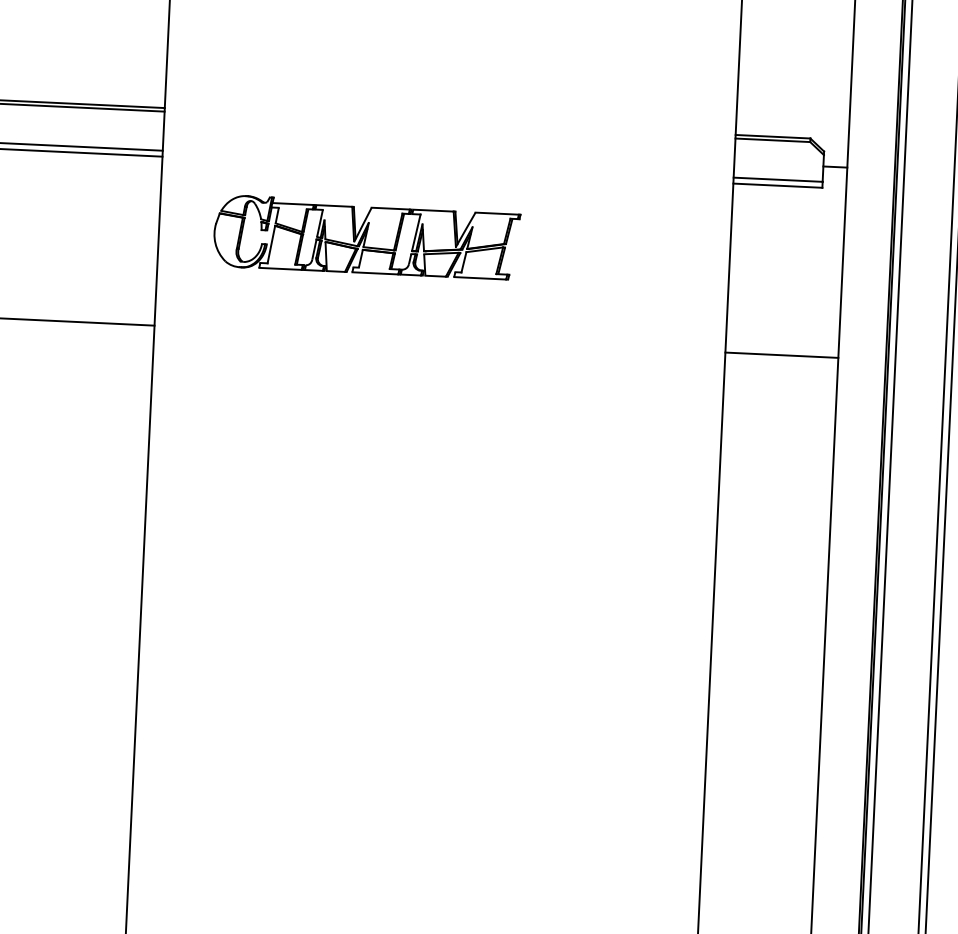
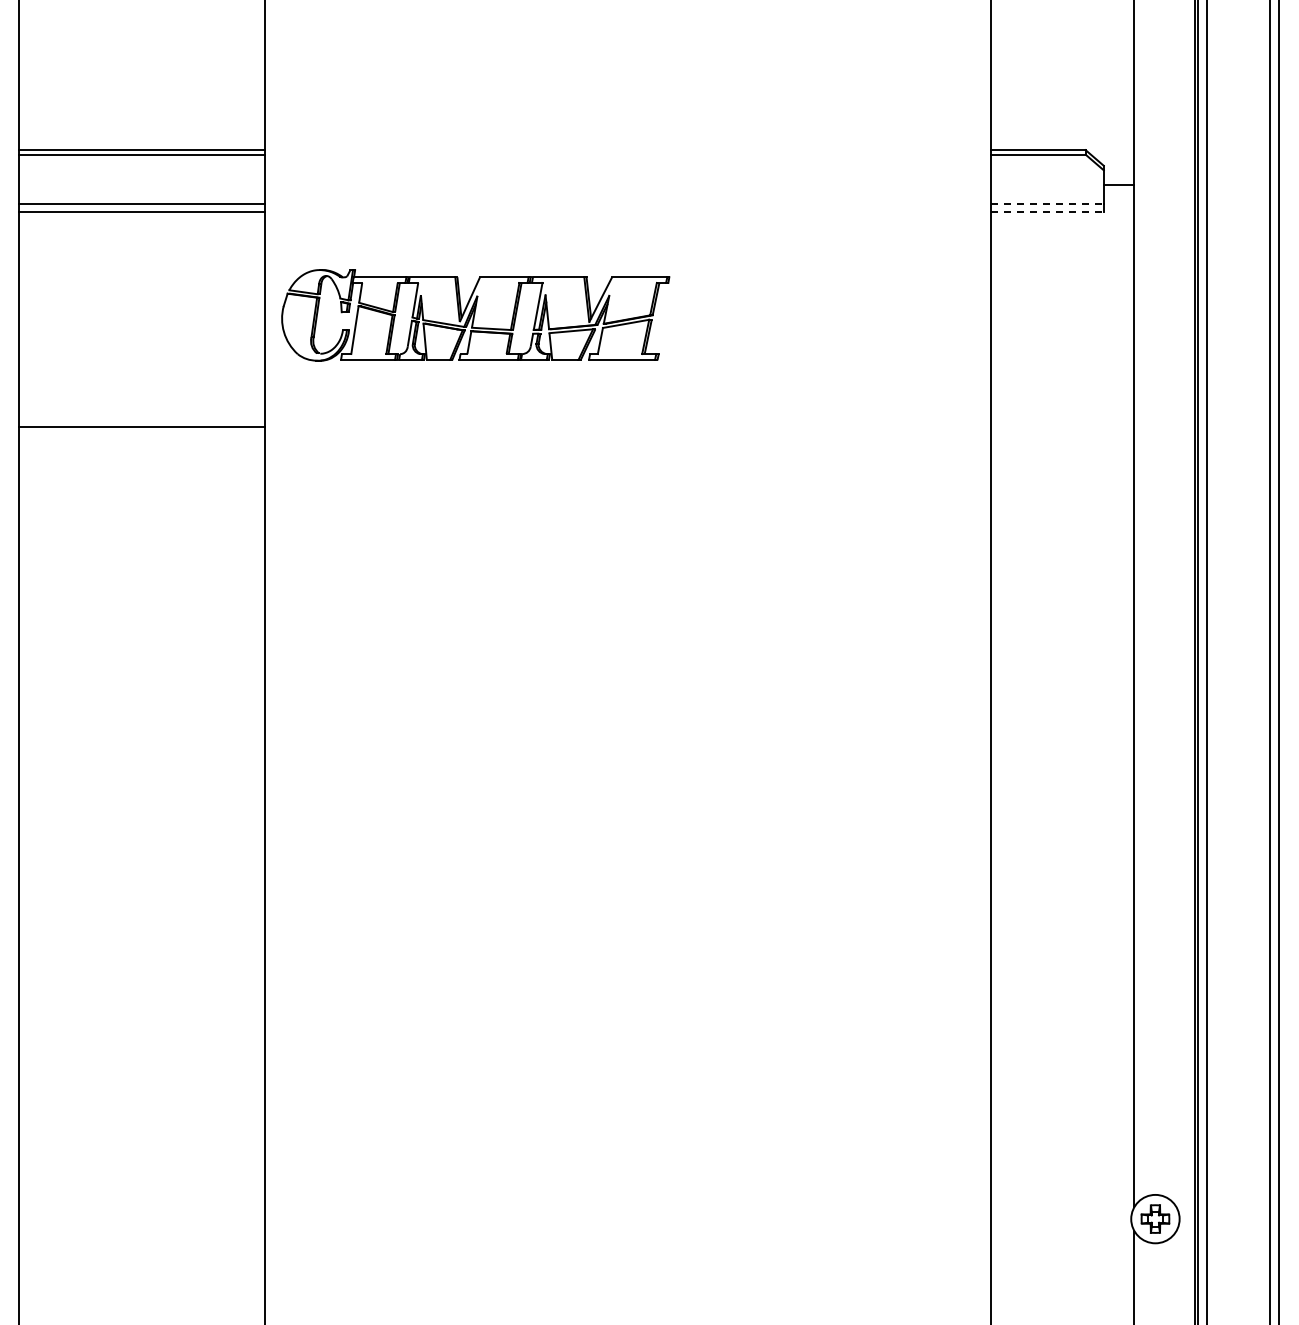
line: (778, 179) -> (1047, 204), solid -> dashed
line: (778, 185) -> (1047, 211), solid -> dashed
part: (366, 237) -> (475, 315), moved
line: (781, 354) -> (1062, 426), removed

